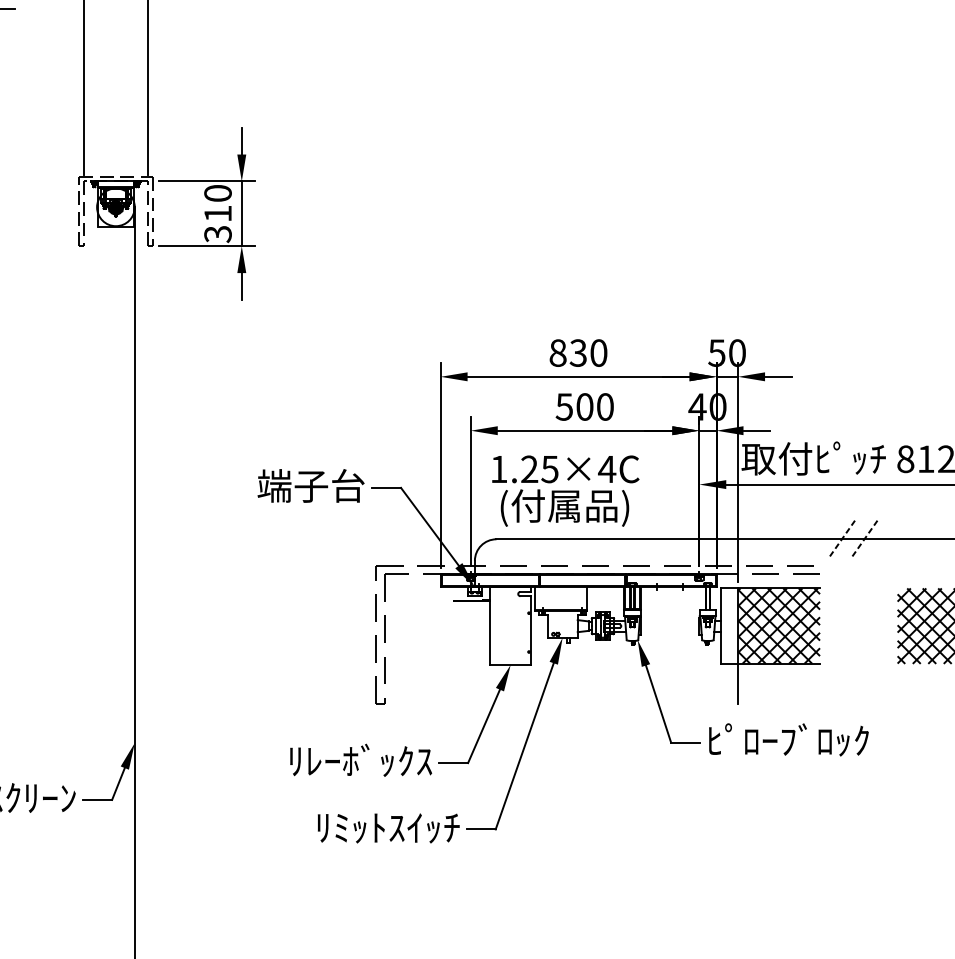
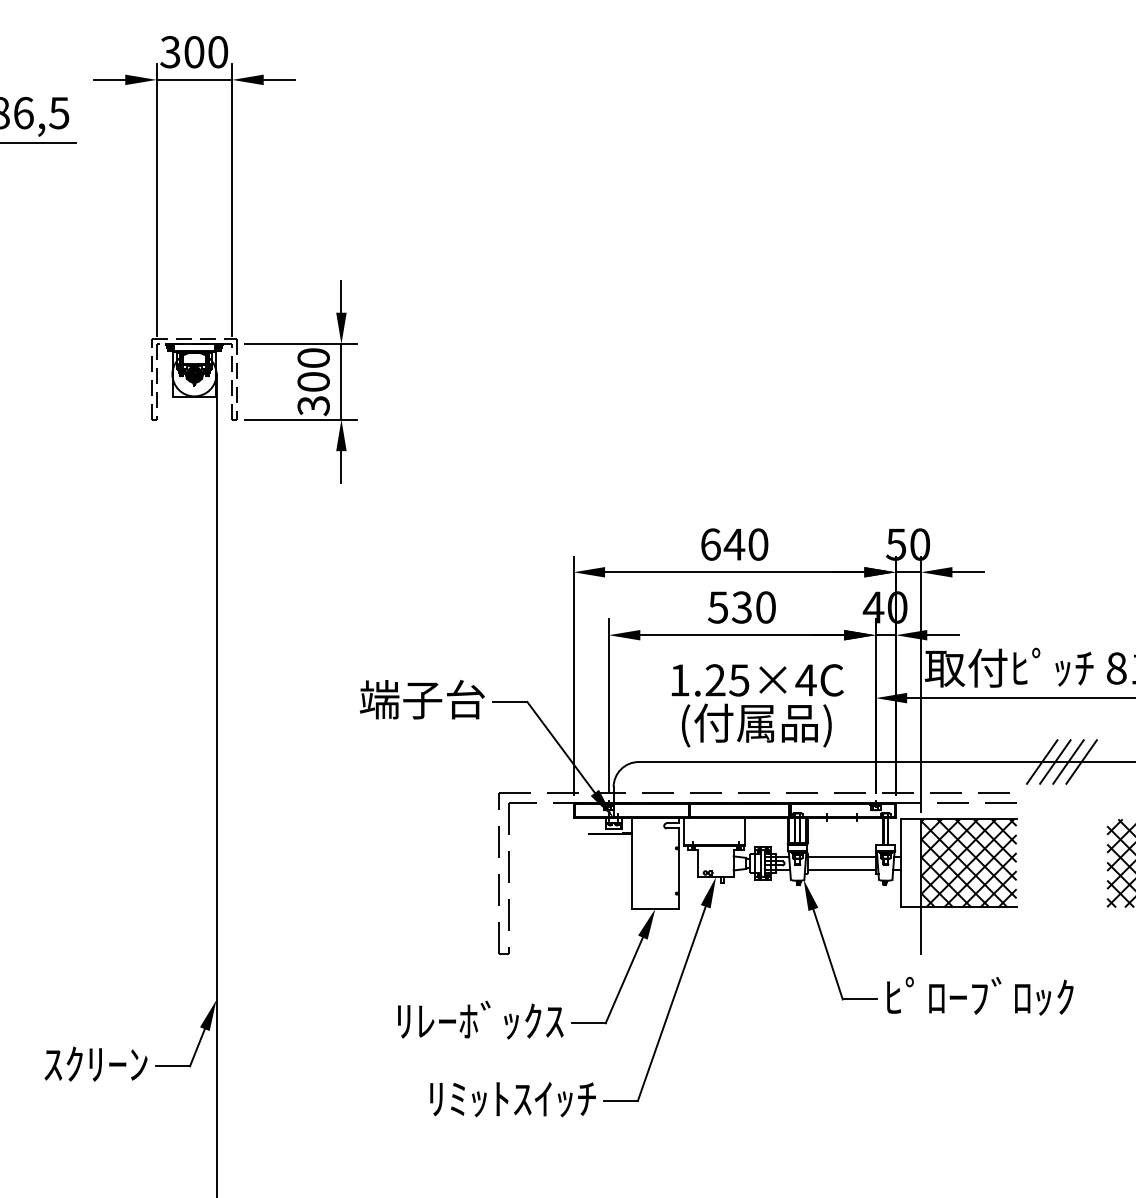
text: (217, 213) -> (313, 381), 310 -> 300
text: (568, 353) -> (723, 544), 830 -> 640
text: (584, 406) -> (741, 607), 500 -> 530
text: (565, 490) -> (757, 705), moved
line: (853, 538) -> (1055, 761), added
line: (875, 538) -> (1081, 761), added
line: (842, 539) -> (1042, 762), dashed -> solid
line: (864, 539) -> (1068, 762), dashed -> solid
line: (670, 621) -> (841, 857), added
line: (670, 631) -> (841, 869), added

